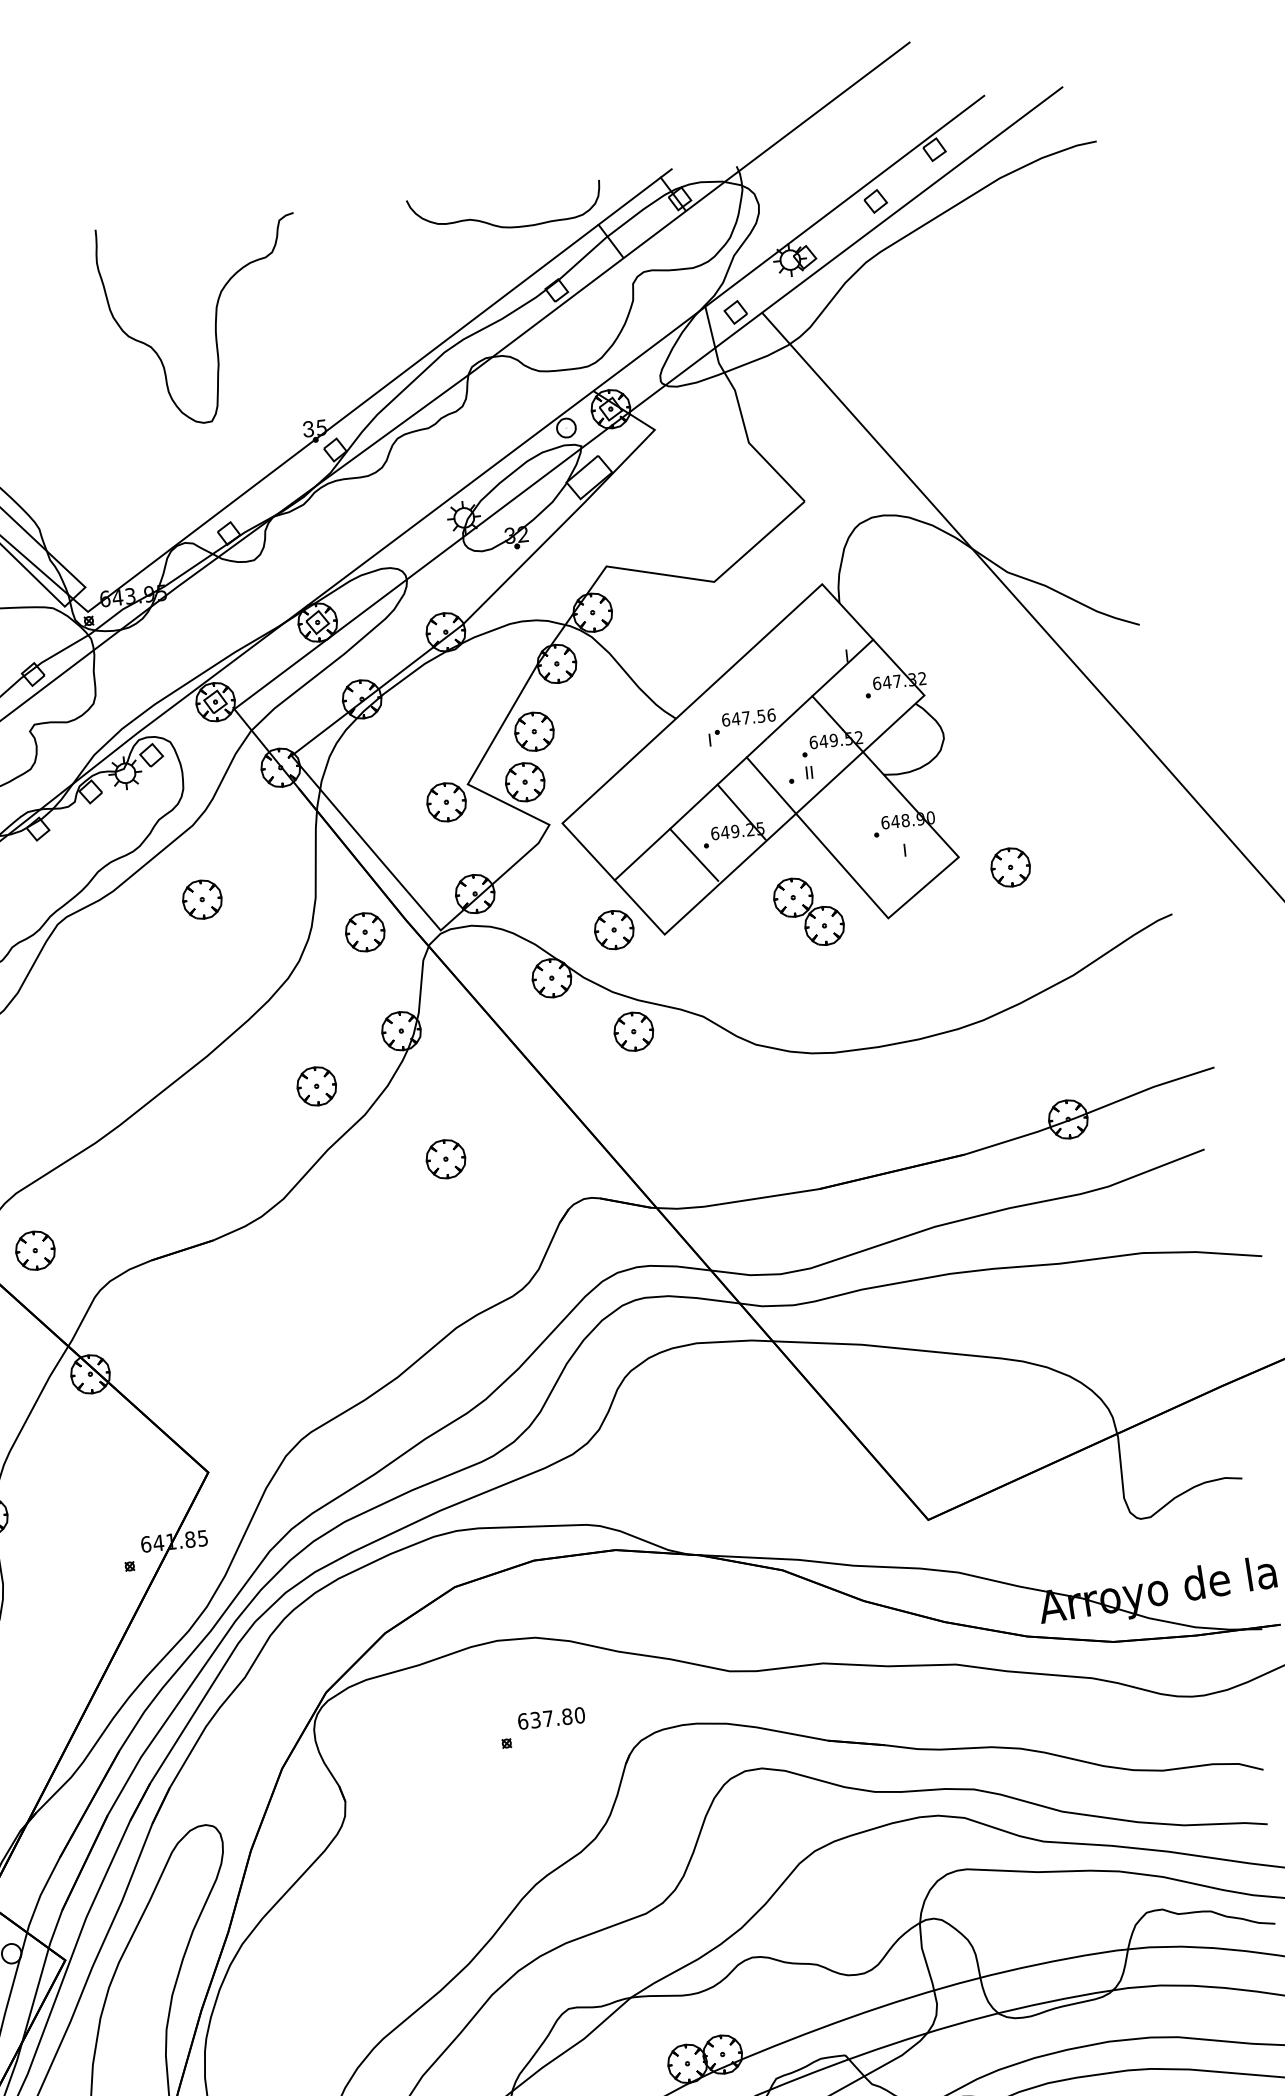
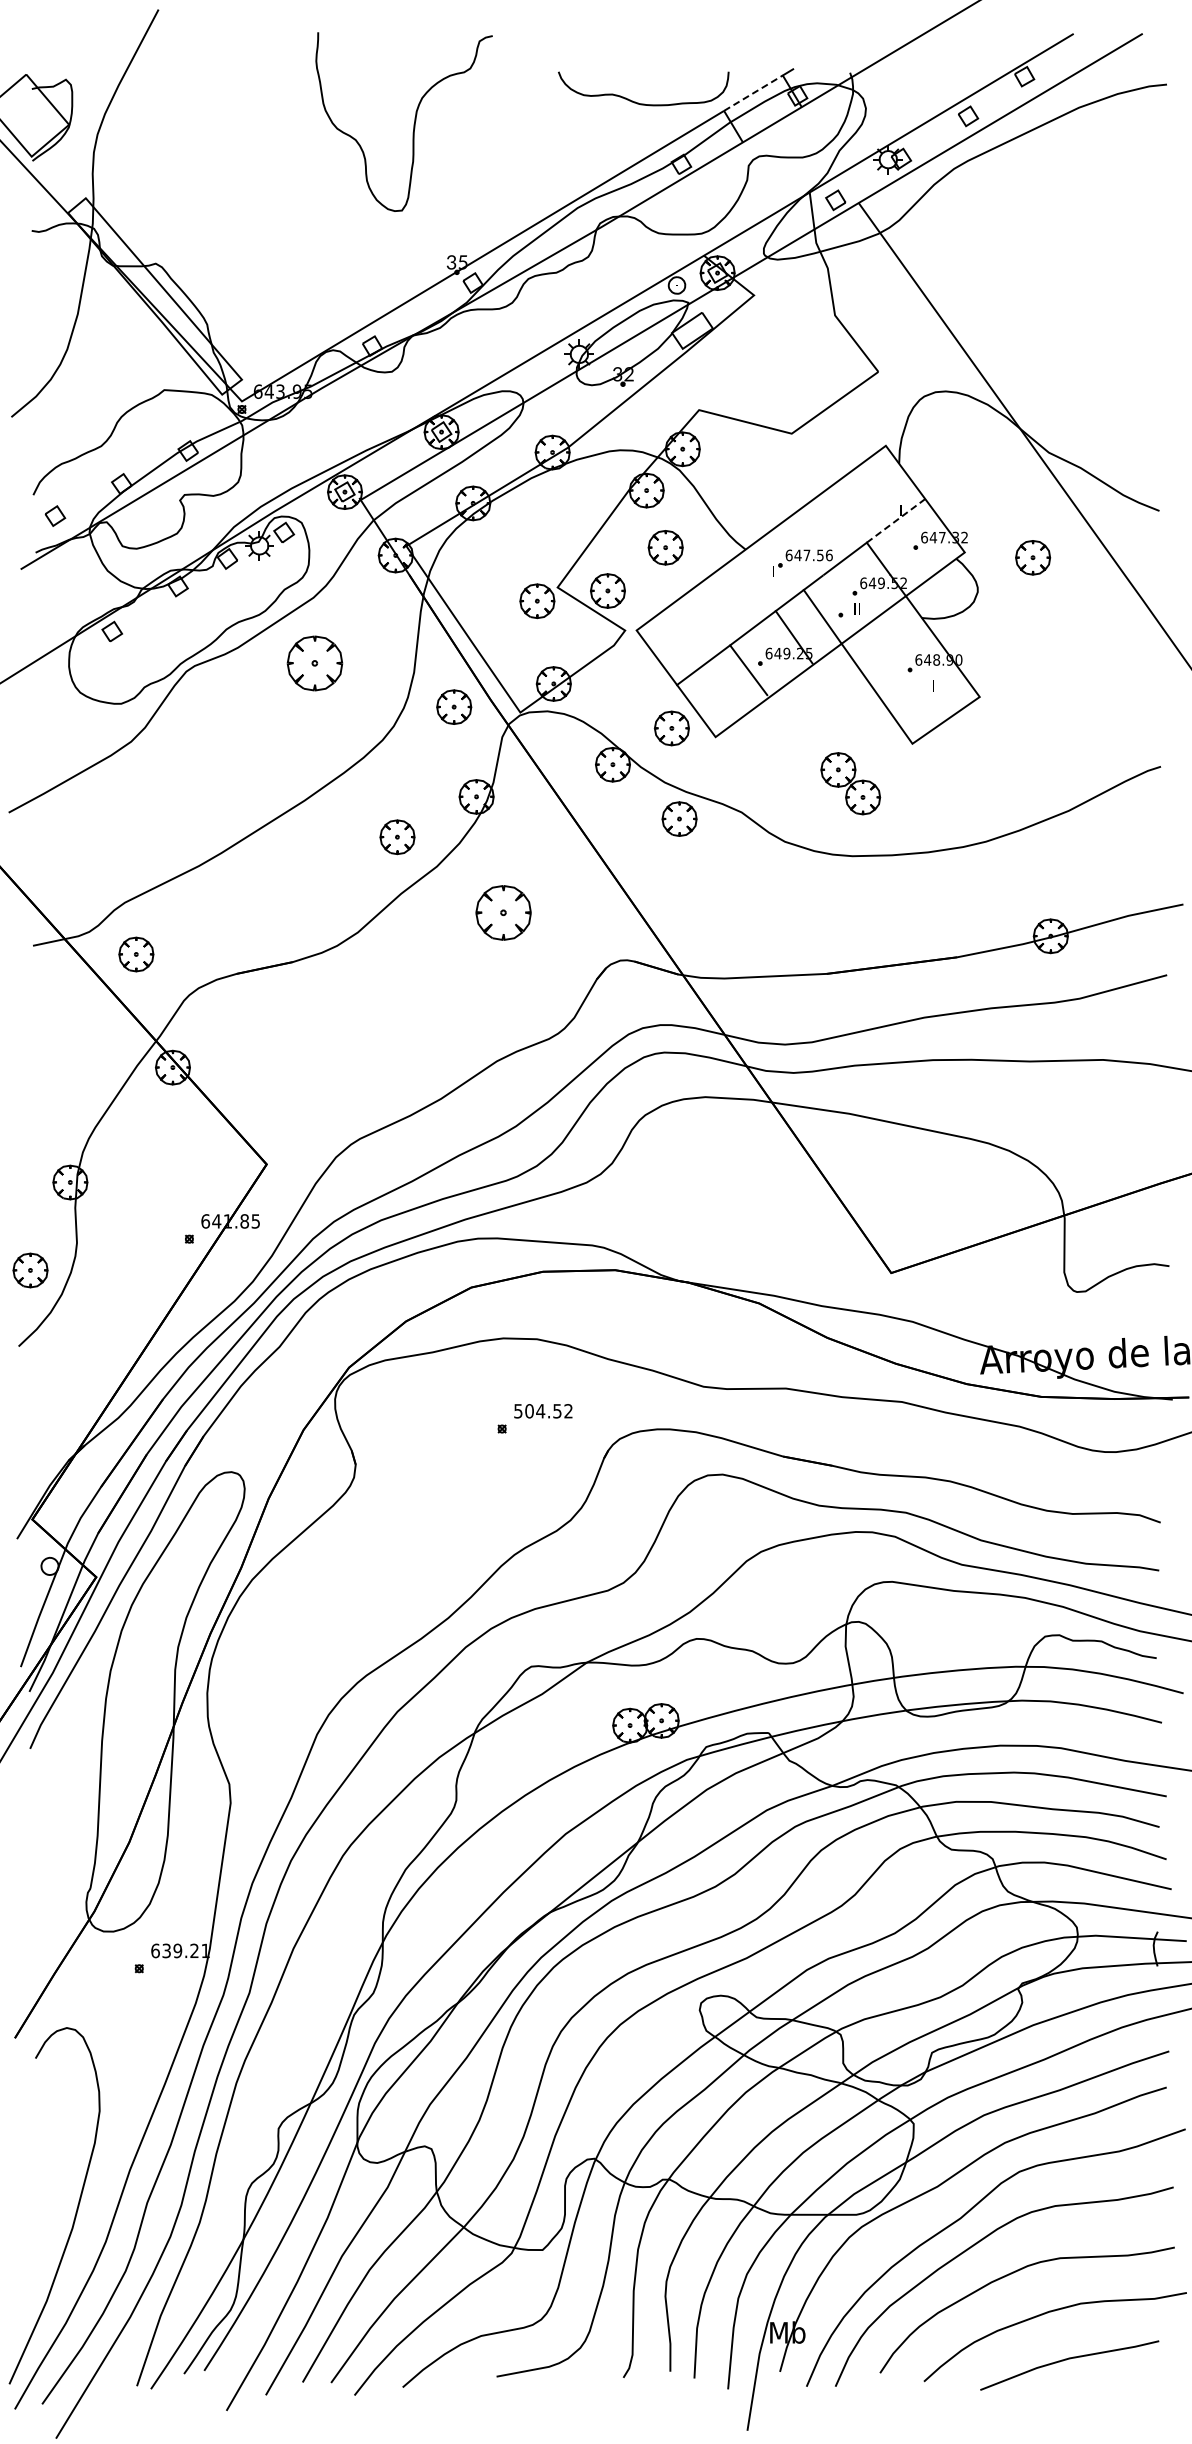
line: (629, 200) -> (753, 92), solid -> dashed
curve: (214, 322) -> (413, 124), moved
line: (843, 667) -> (896, 520), solid -> dashed
part: (534, 731) -> (665, 547), moved
part: (1011, 867) -> (1033, 557), moved
part: (201, 899) -> (314, 663), size x1.6
part: (808, 911) -> (850, 783), moved
part: (445, 1158) -> (503, 912), size x1.6
text: (551, 1718) -> (543, 1411), 637.80 -> 504.52

